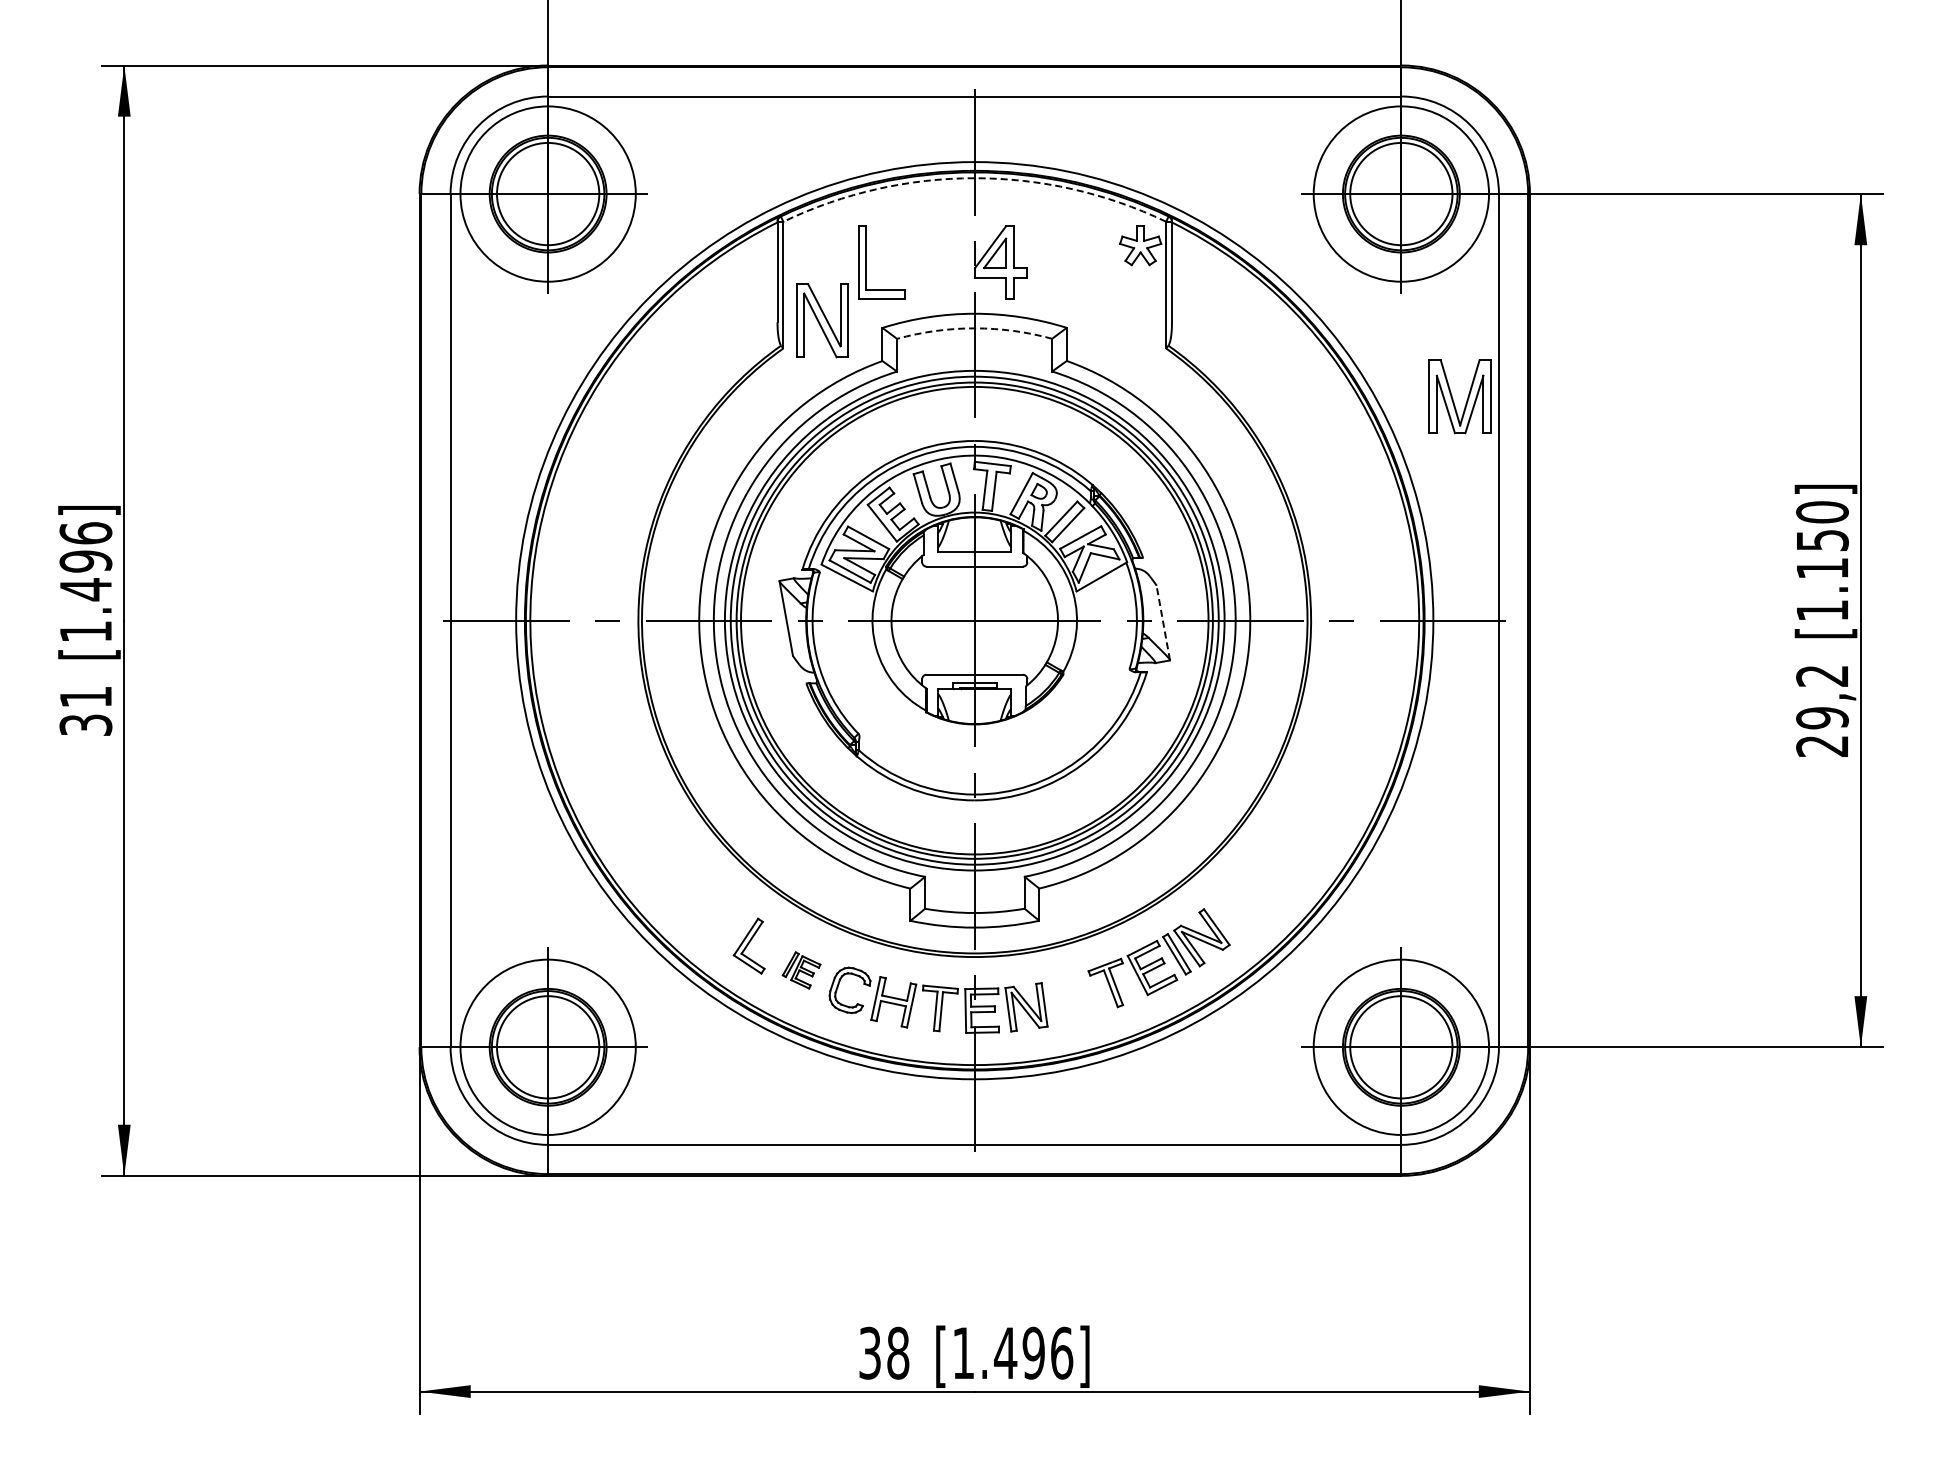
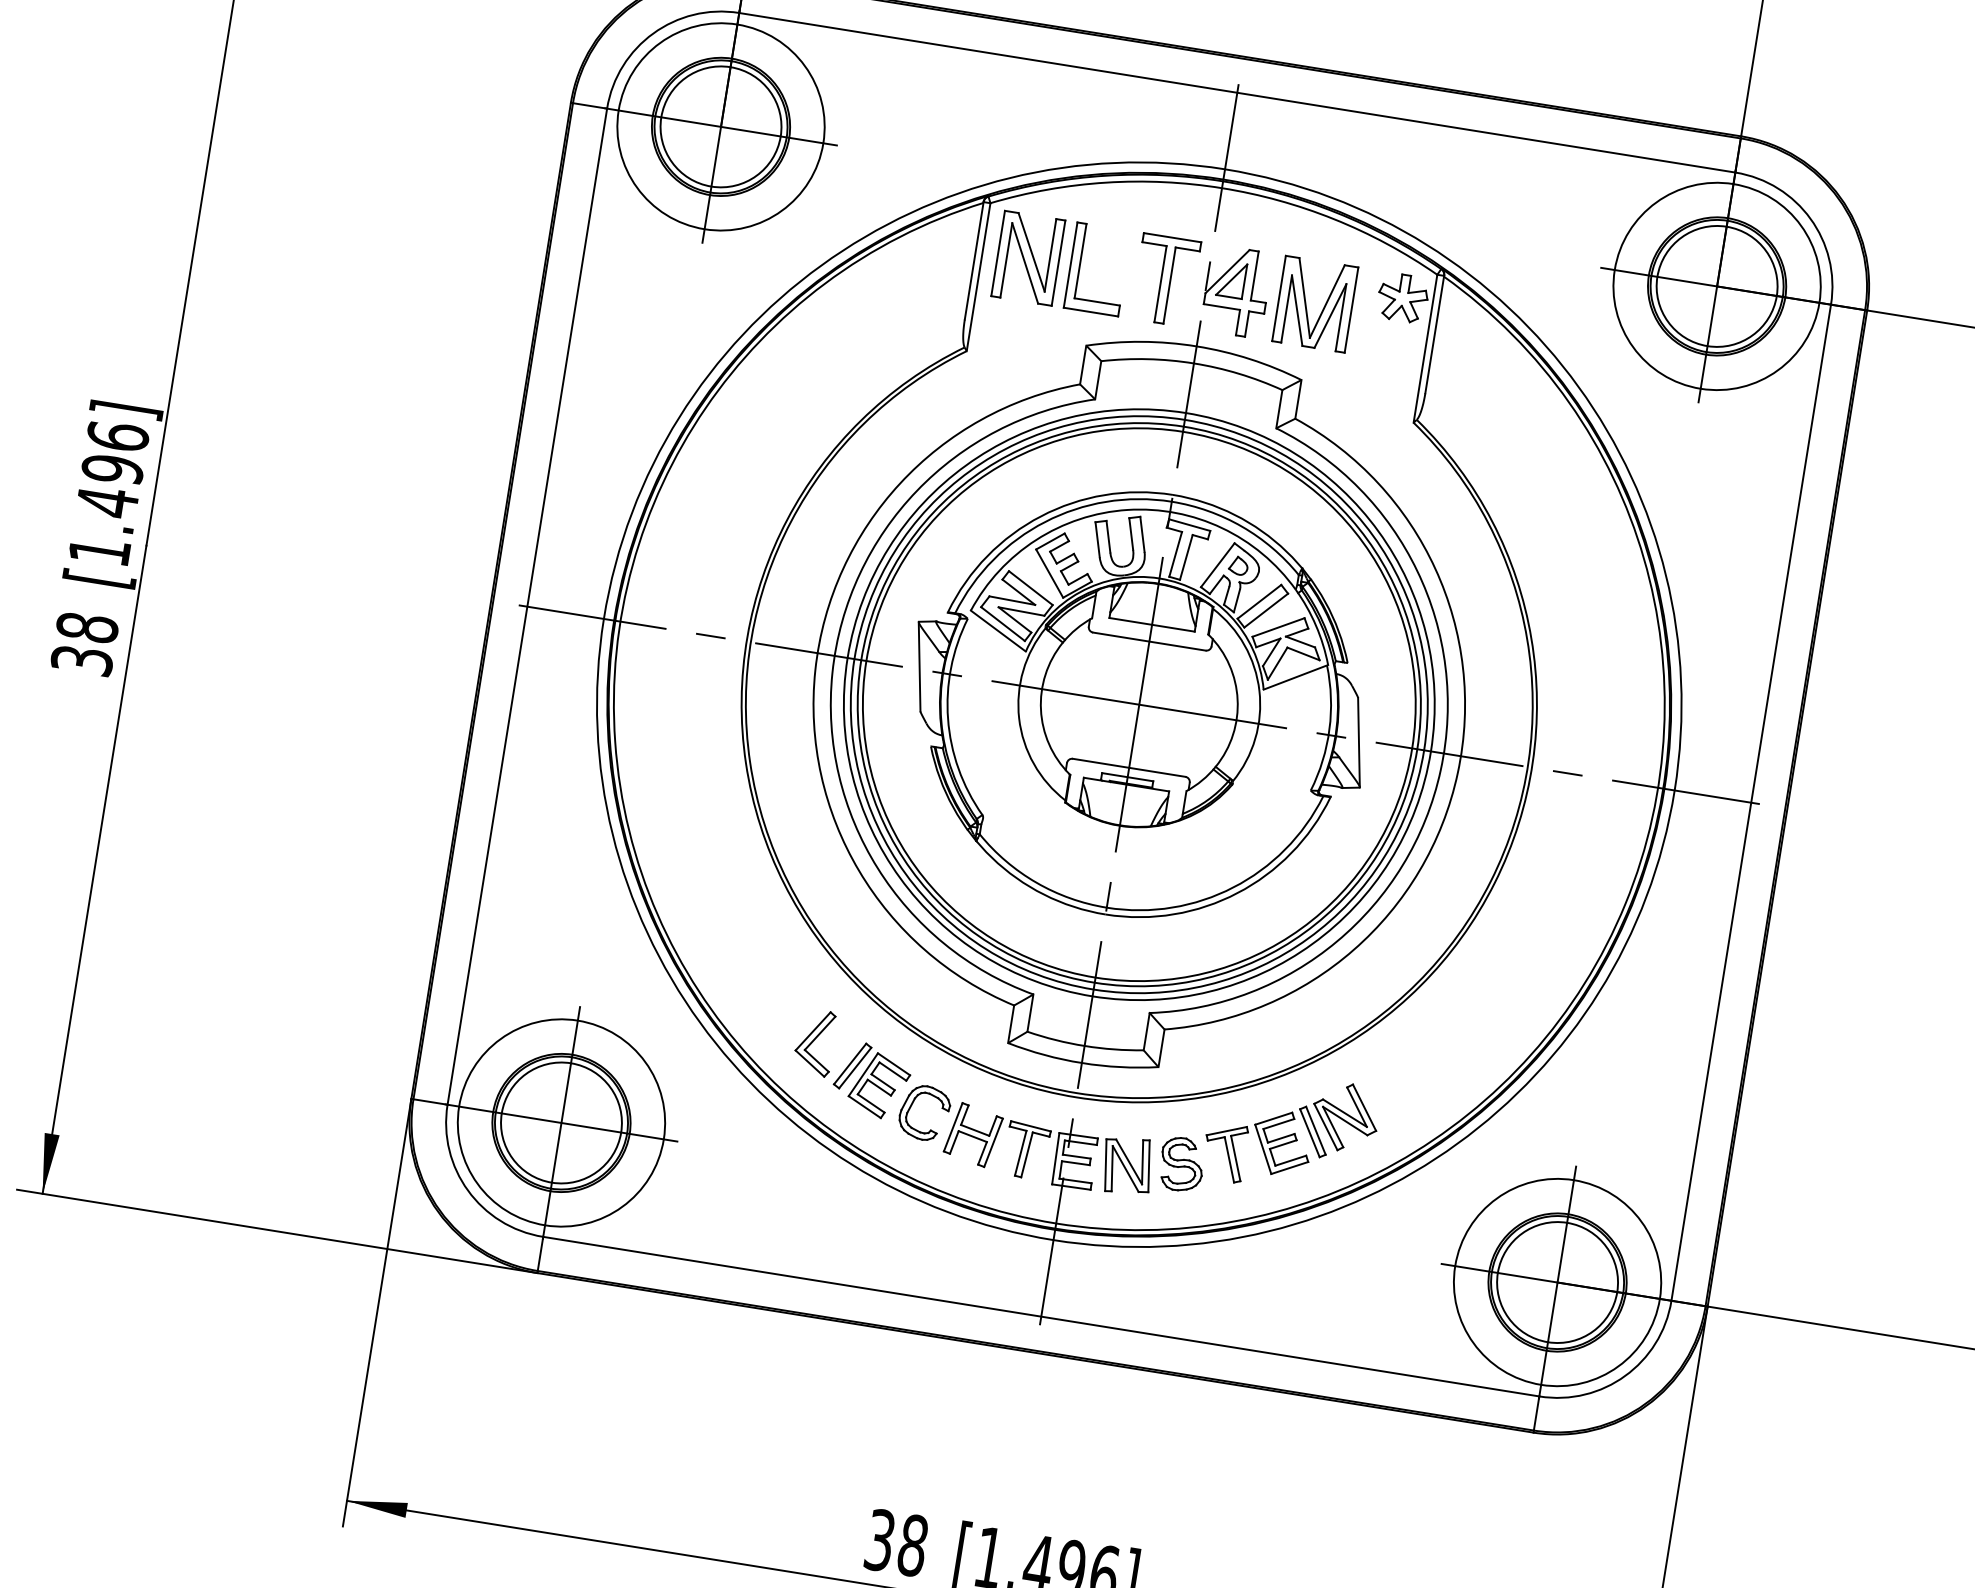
arc: (974, 178) -> (1221, 188), dashed -> solid
part: (940, 262) -> (1166, 280), added
part: (822, 320) -> (1028, 258), moved
arc: (974, 328) -> (1193, 363), dashed -> solid
part: (1453, 398) -> (1307, 305), moved
line: (1163, 622) -> (1359, 742), dashed -> solid
text: (85, 697) -> (86, 628), 31 -> 38
part: (801, 970) -> (871, 1080), size x1.67
part: (1071, 998) -> (1181, 1163), added

